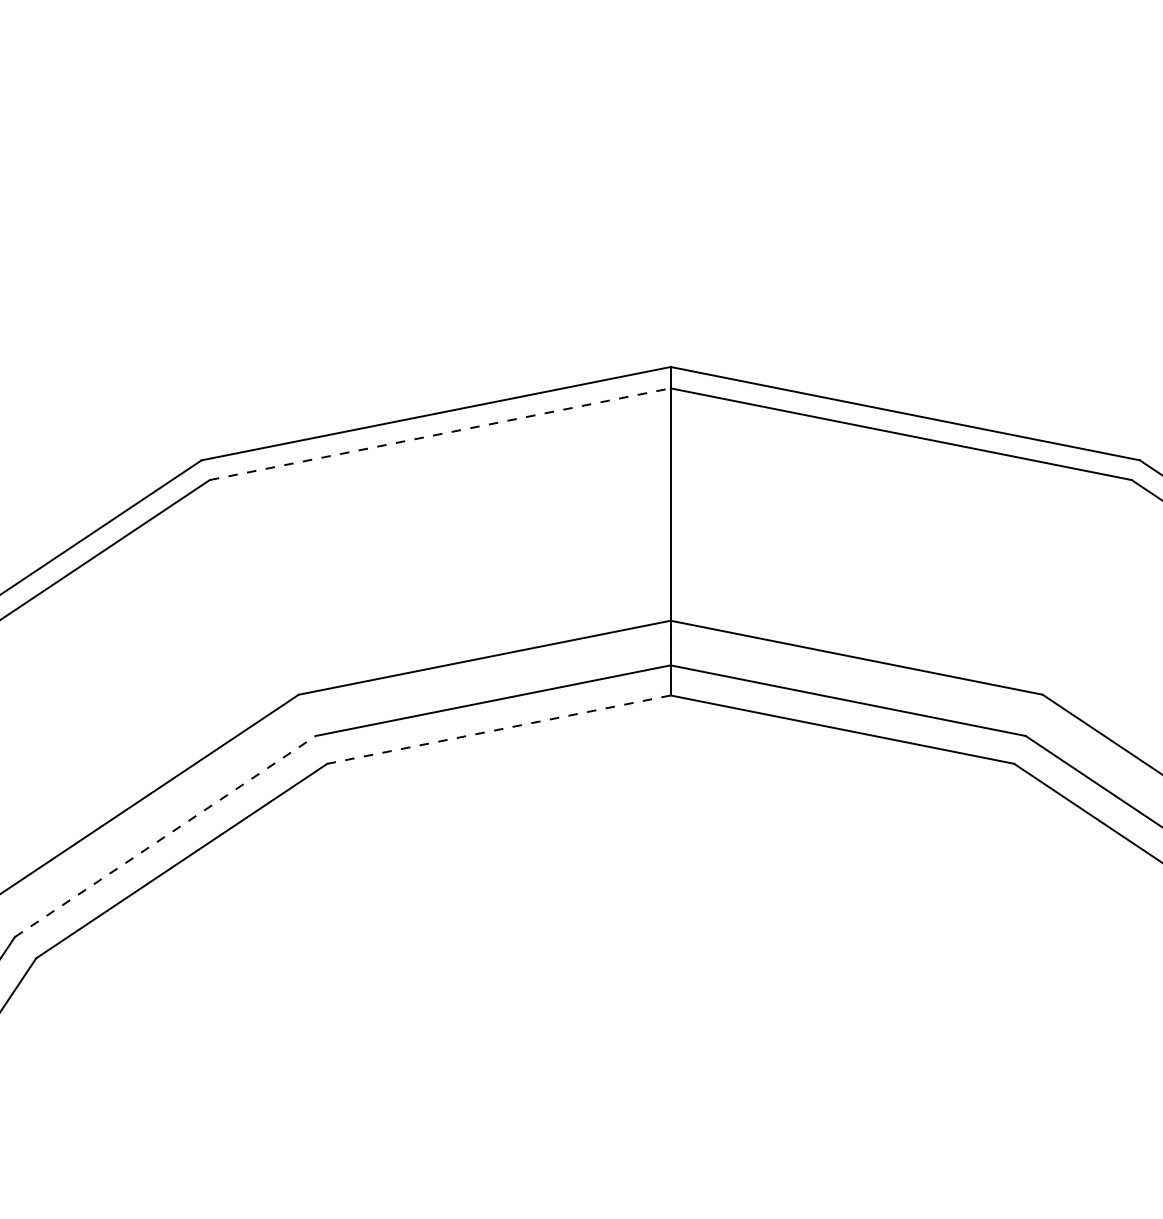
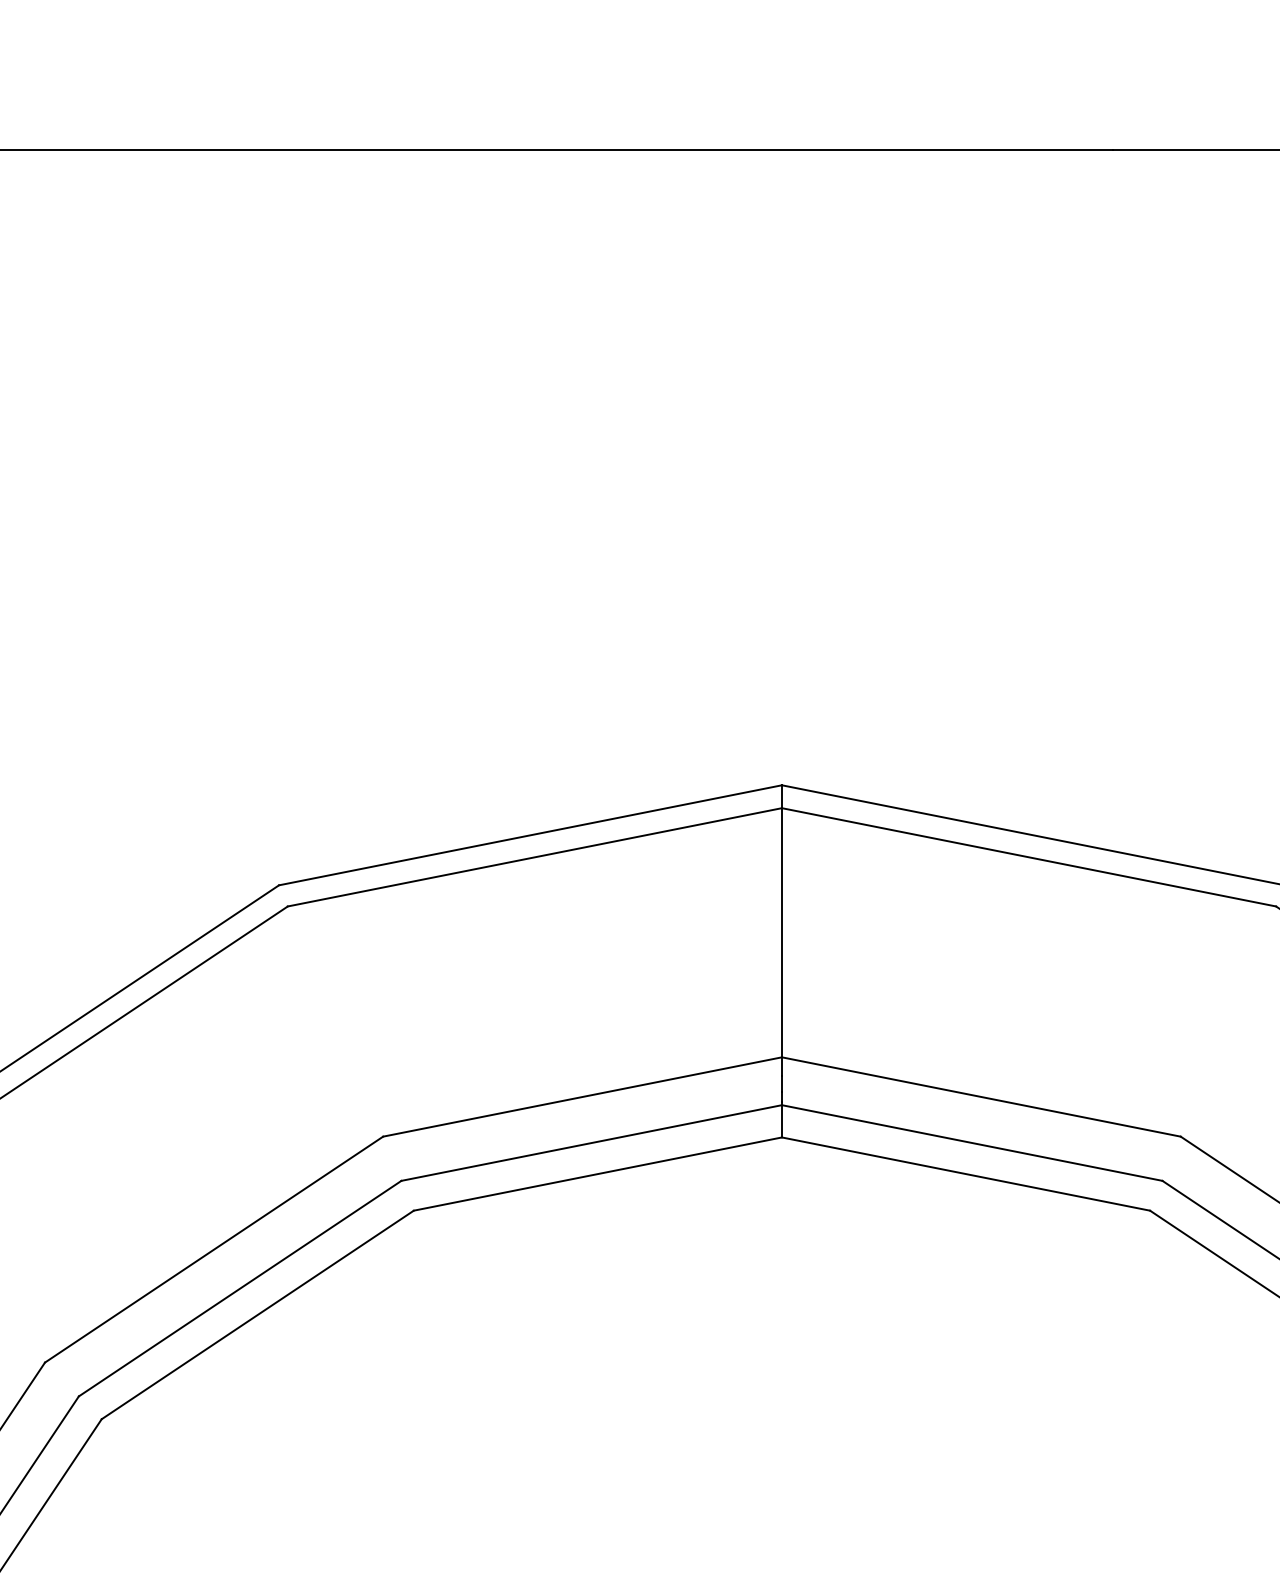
line: (439, 434) -> (534, 857), dashed -> solid
line: (498, 730) -> (597, 1174), dashed -> solid
line: (165, 836) -> (240, 1288), dashed -> solid

